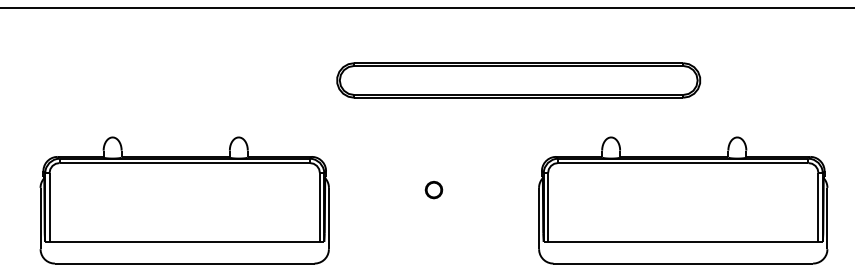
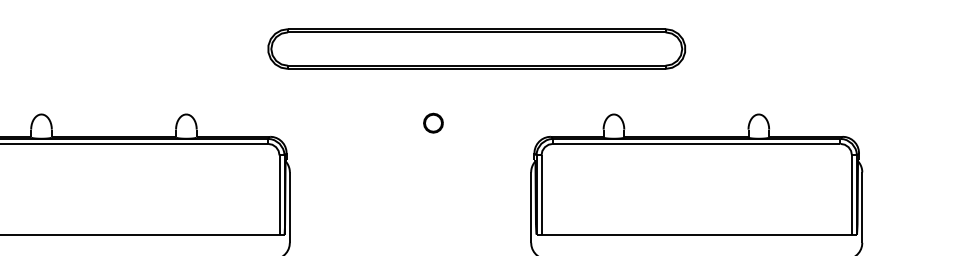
part: (518, 80) -> (476, 49), moved
part: (433, 190) -> (432, 123), moved

